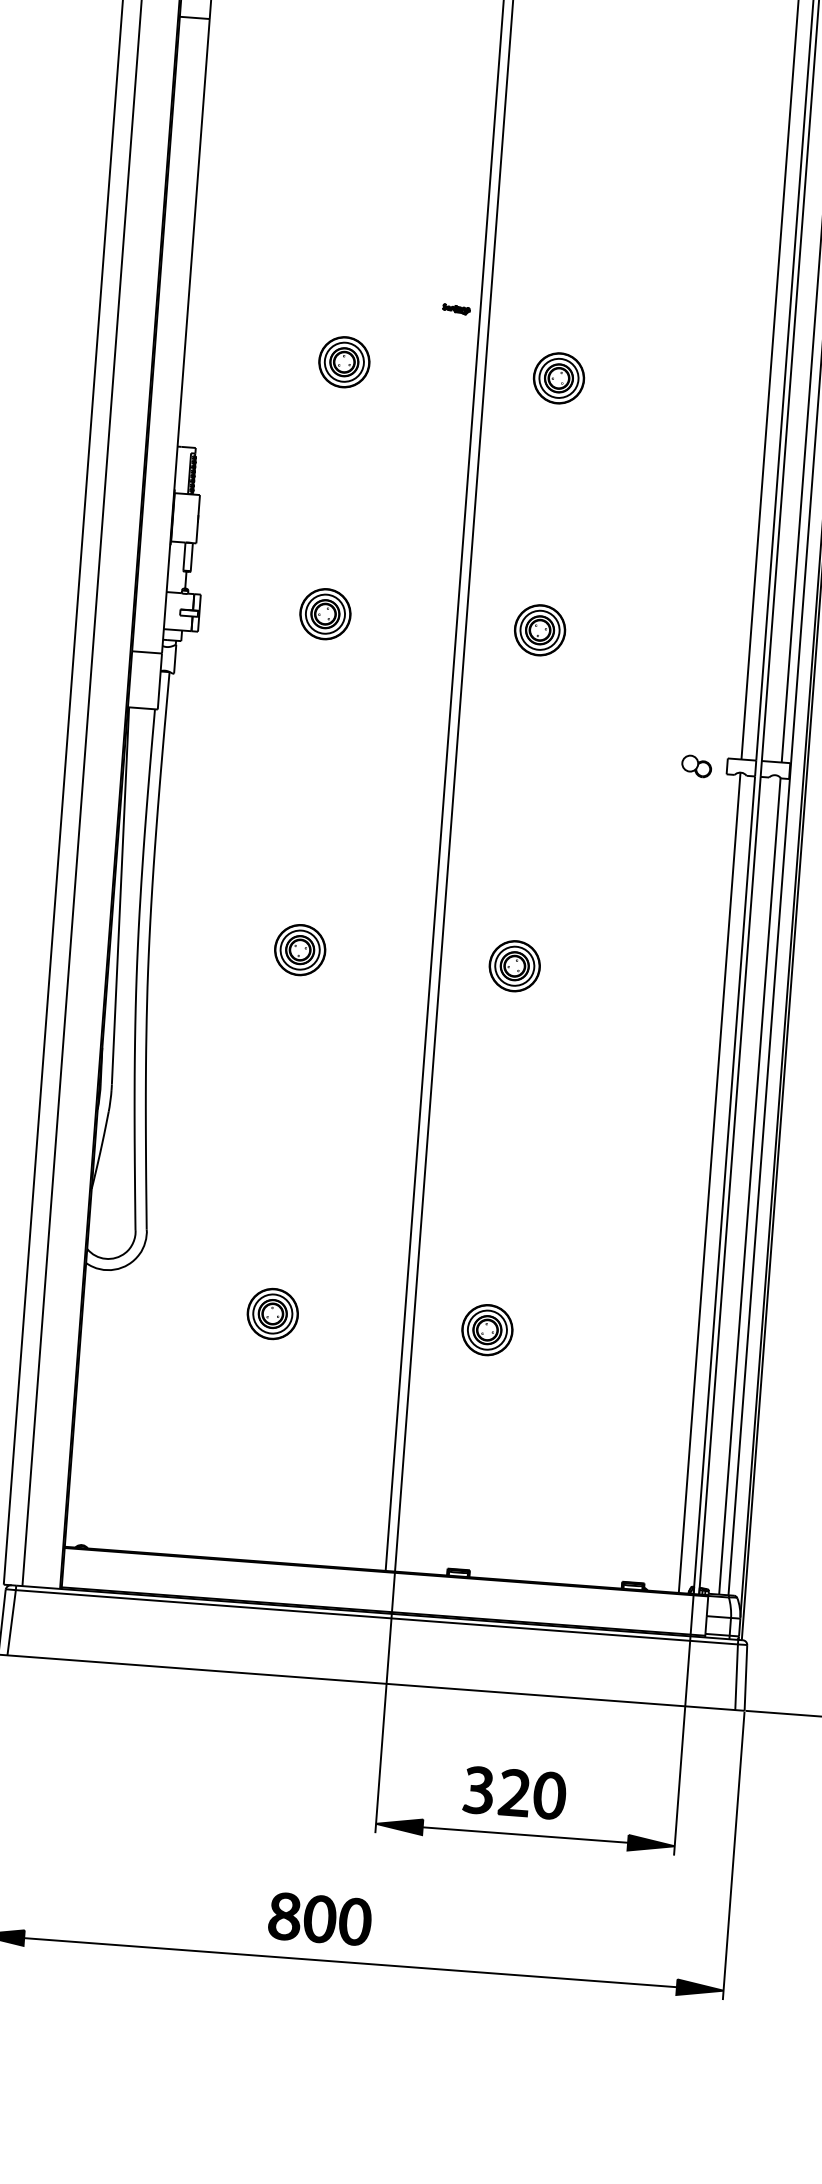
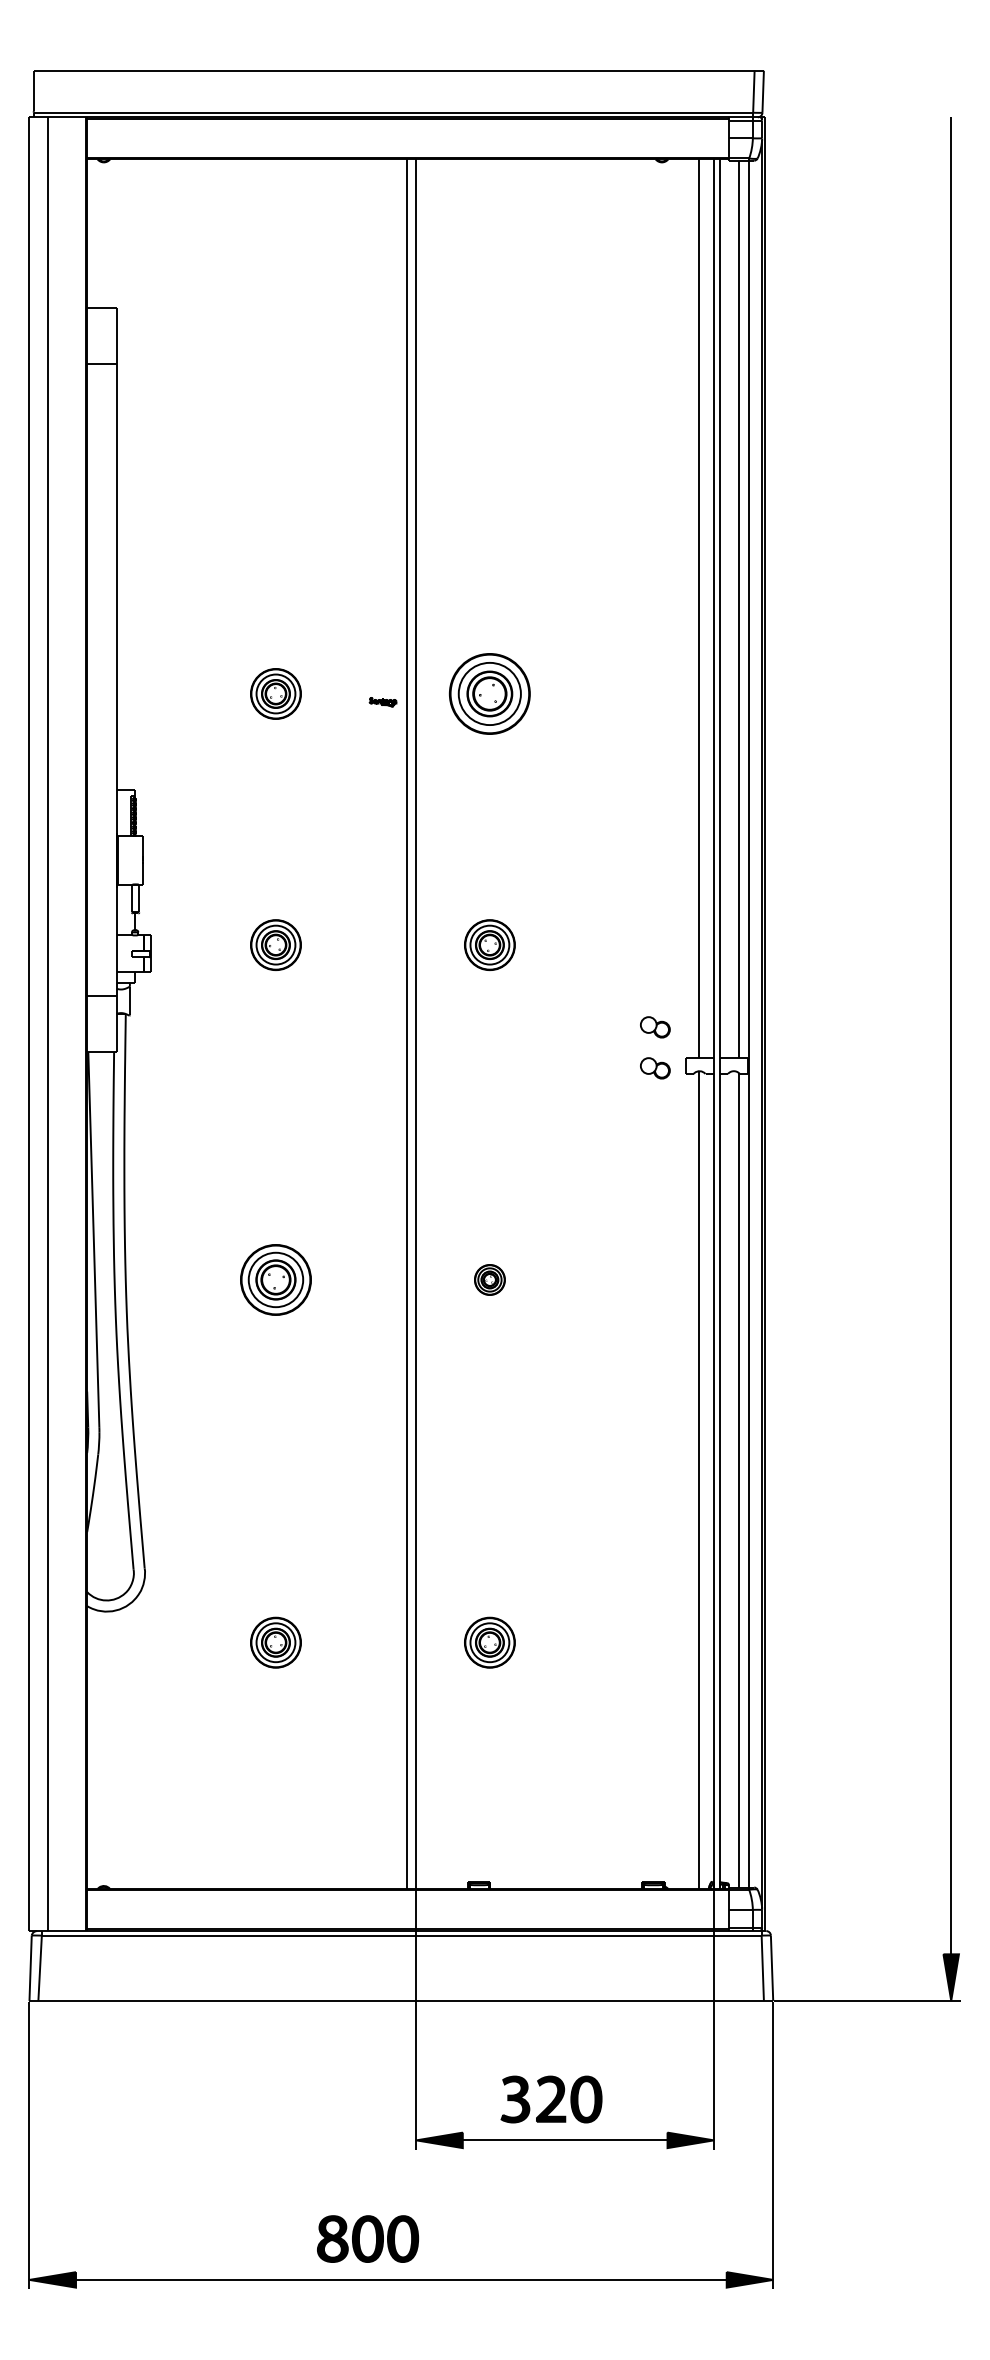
part: (455, 309) -> (382, 702), moved
part: (558, 377) -> (489, 693), size x1.6
part: (699, 725) -> (655, 1027), added
part: (299, 949) -> (275, 1279), size x1.4
part: (514, 965) -> (489, 1279), size x0.6

